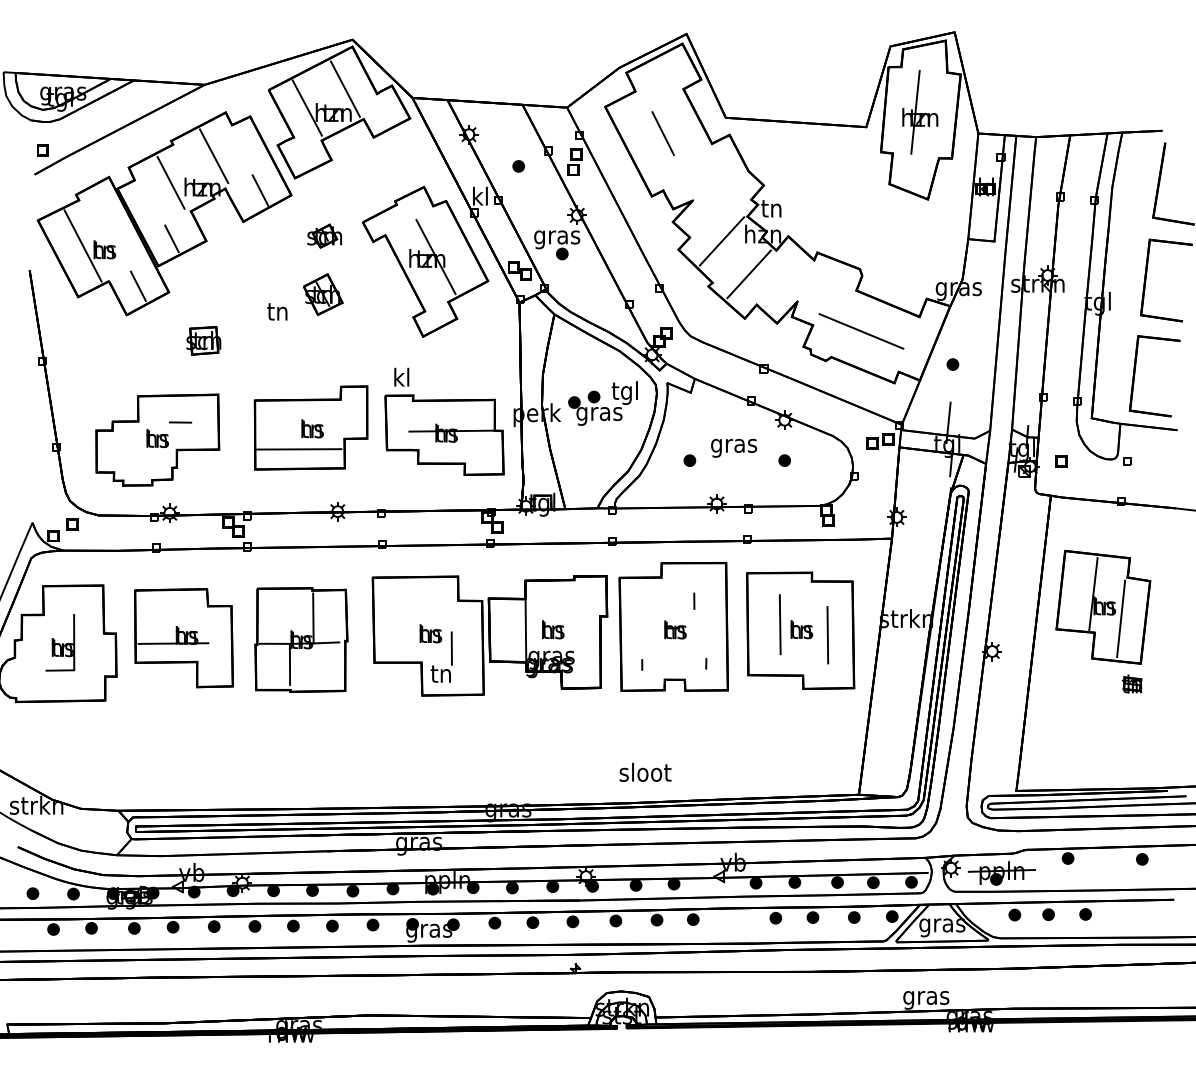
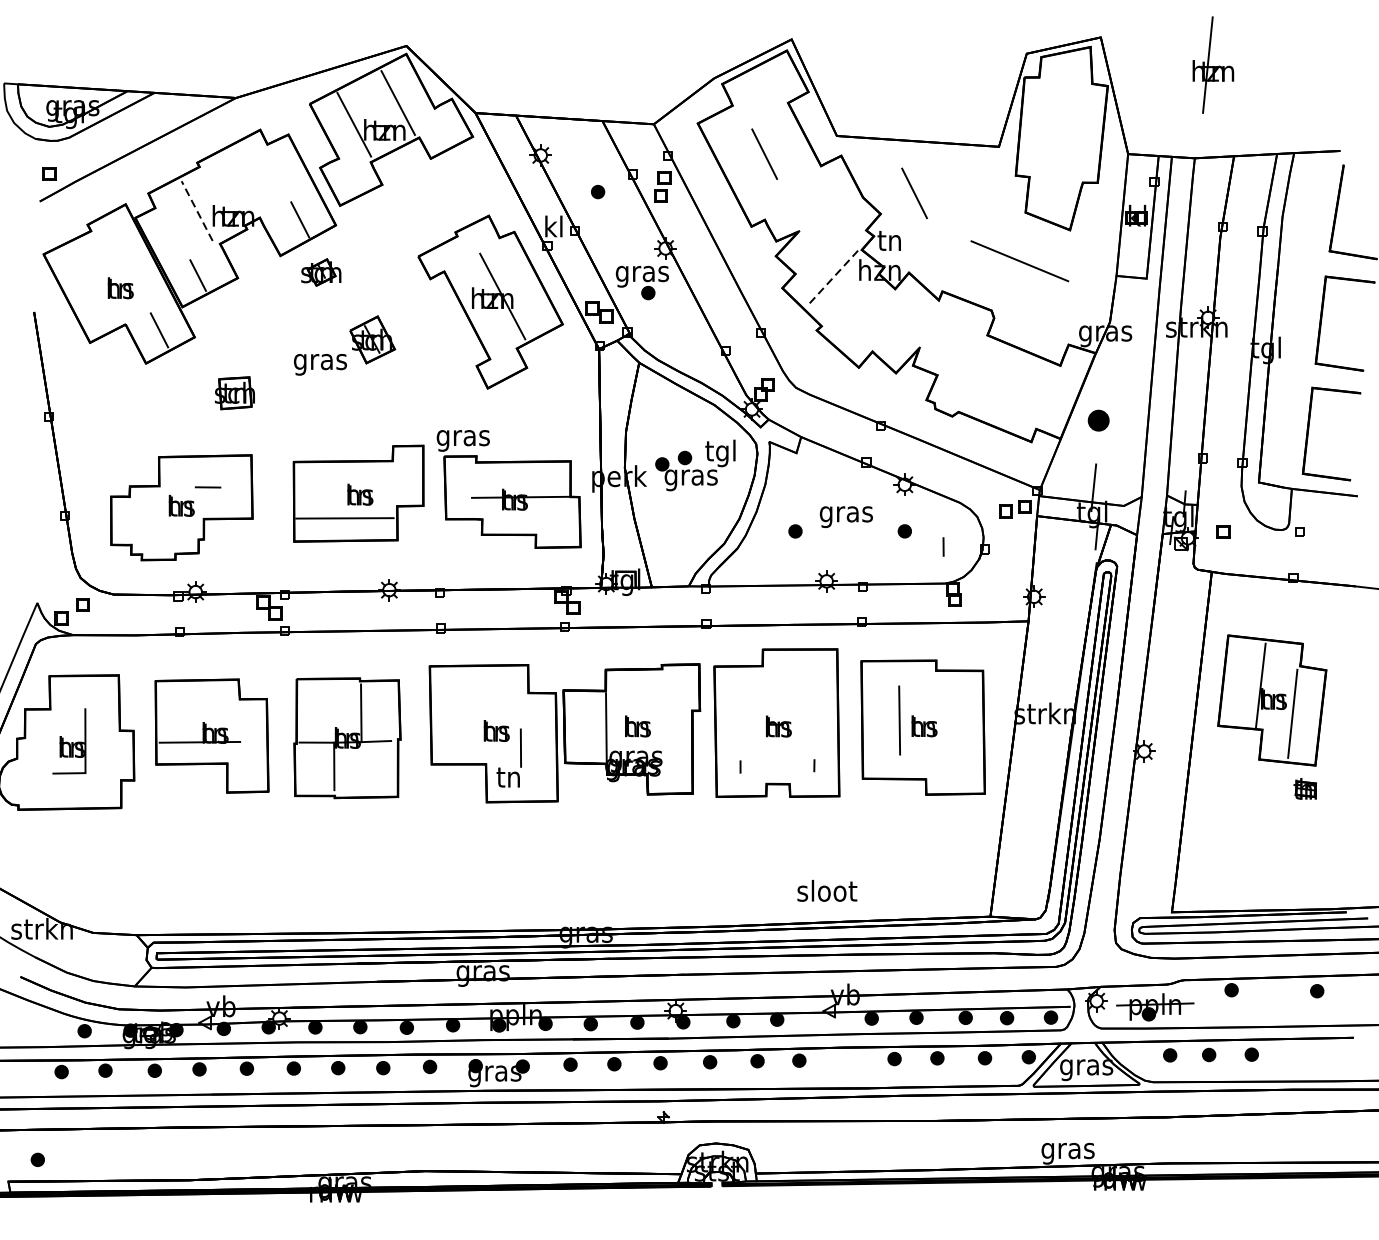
part: (920, 112) -> (1213, 65), moved
line: (213, 156) -> (246, 180), removed
line: (792, 167) -> (913, 193), added
line: (170, 182) -> (196, 210), solid -> dashed
part: (324, 235) -> (321, 271), moved
line: (722, 241) -> (833, 278), solid -> dashed
line: (82, 245) -> (95, 283), removed
line: (748, 274) -> (863, 316), removed
text: (277, 314) -> (319, 362), tn -> gras
line: (861, 331) -> (1019, 261), moved
part: (952, 364) -> (1098, 420), size x1.6
text: (401, 379) -> (462, 437), kl -> gras
line: (694, 600) -> (943, 546), moved
line: (827, 635) -> (954, 733), removed
text: (645, 771) -> (827, 889), moved
part: (32, 893) -> (37, 1159), moved

